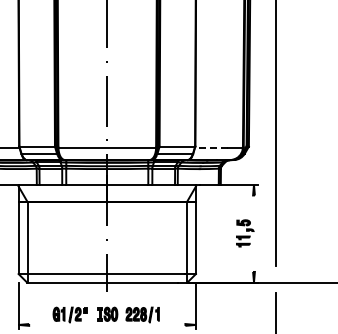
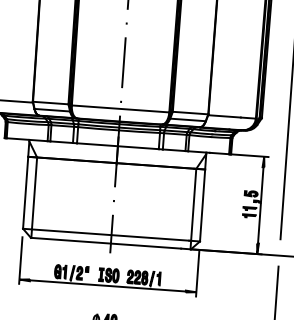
line: (211, 147) -> (224, 116), dashed -> solid
line: (254, 233) -> (261, 205), added
line: (107, 324) -> (108, 285), added

